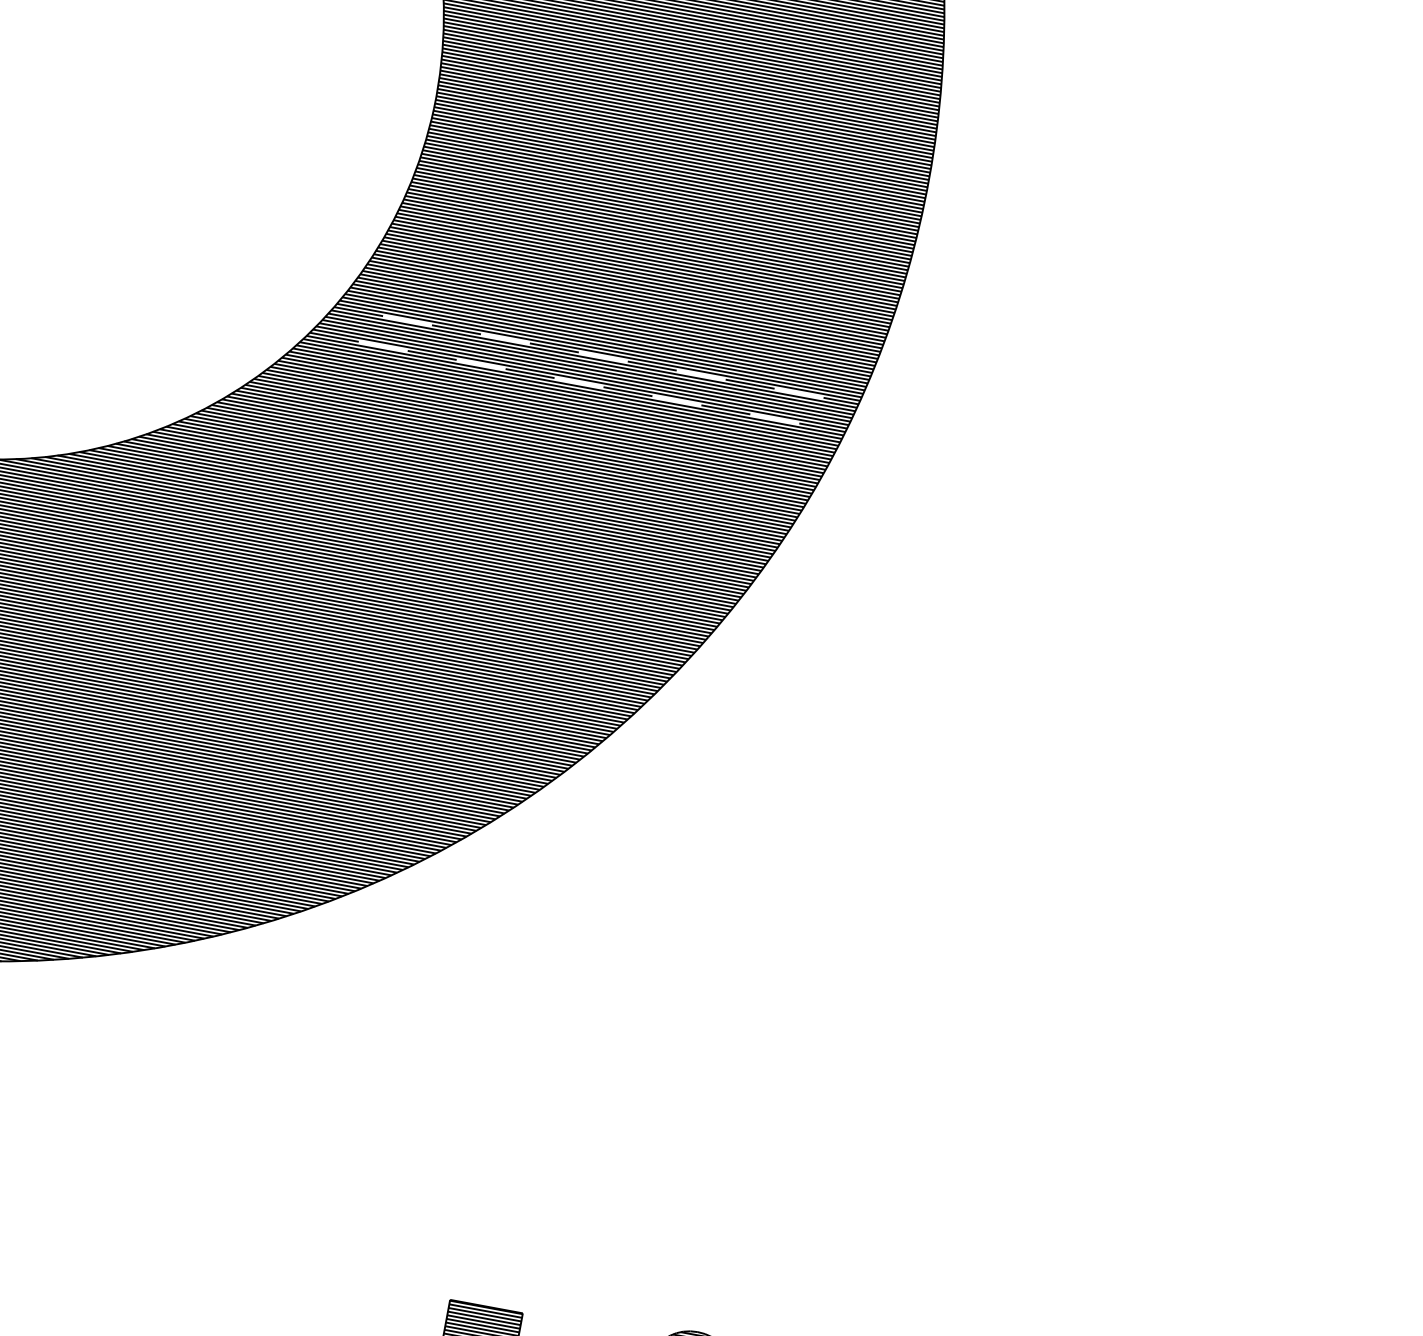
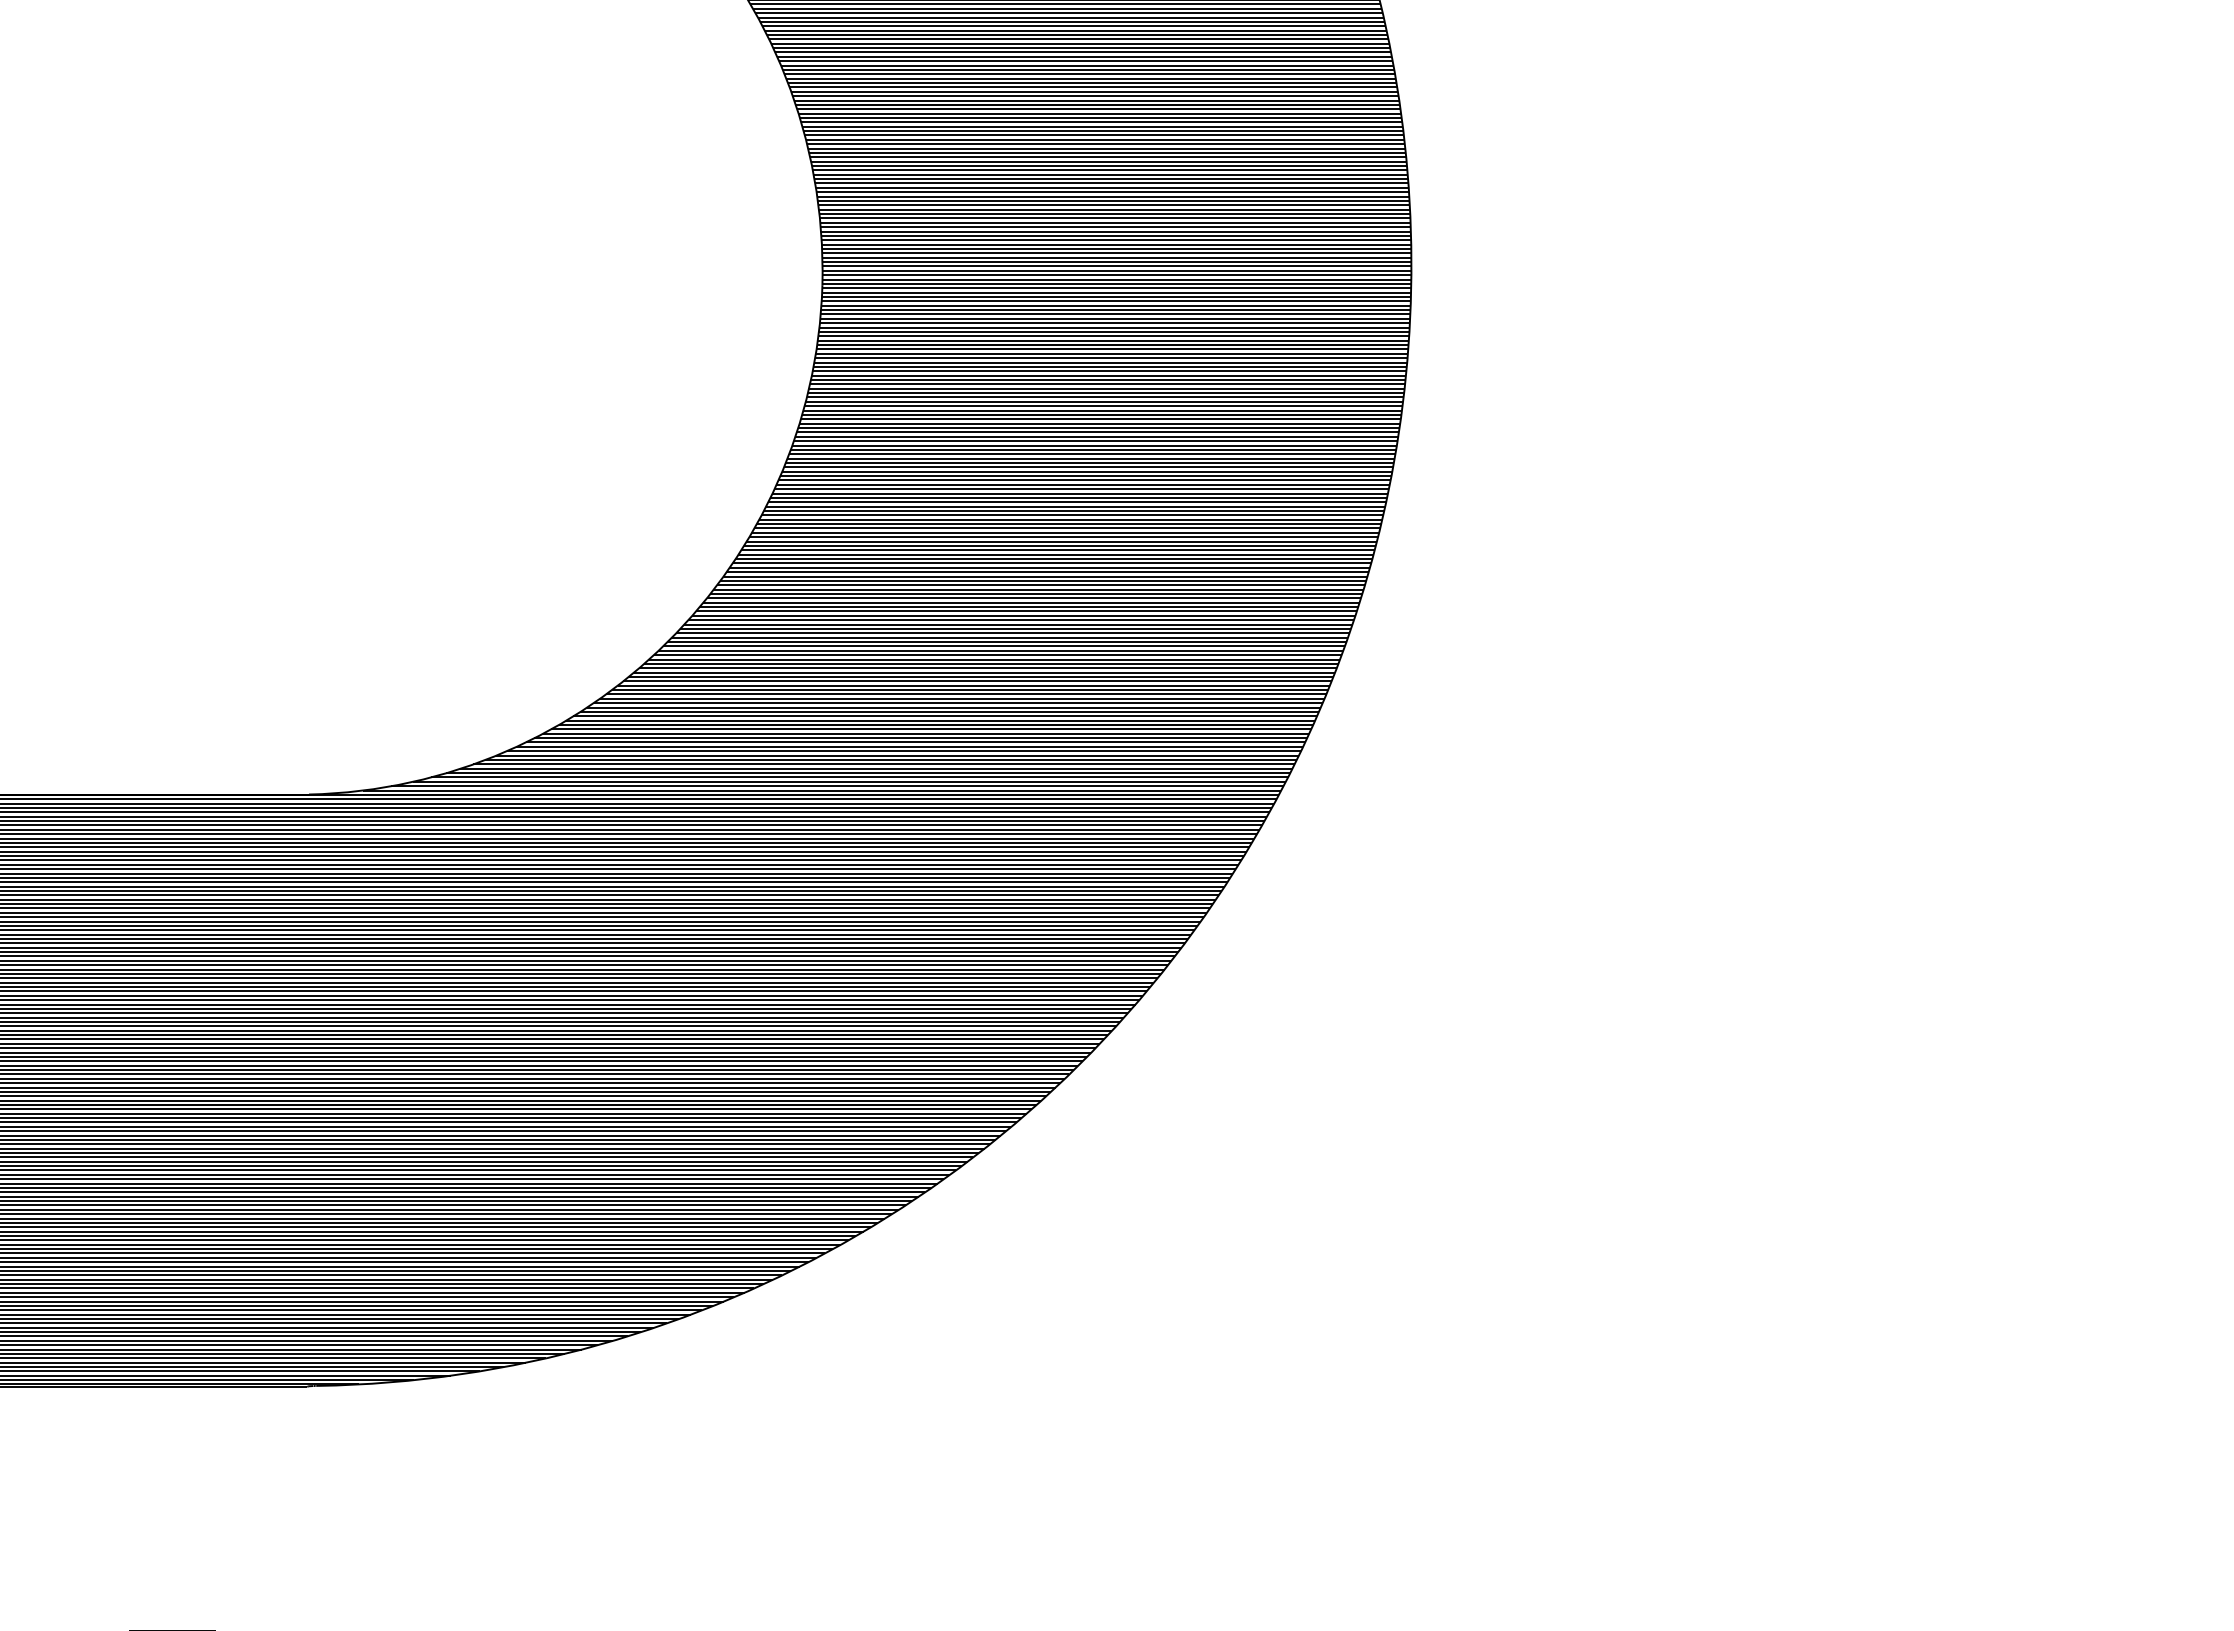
line: (597, 356) -> (1064, 537), dashed -> solid
line: (578, 382) -> (1048, 572), dashed -> solid

